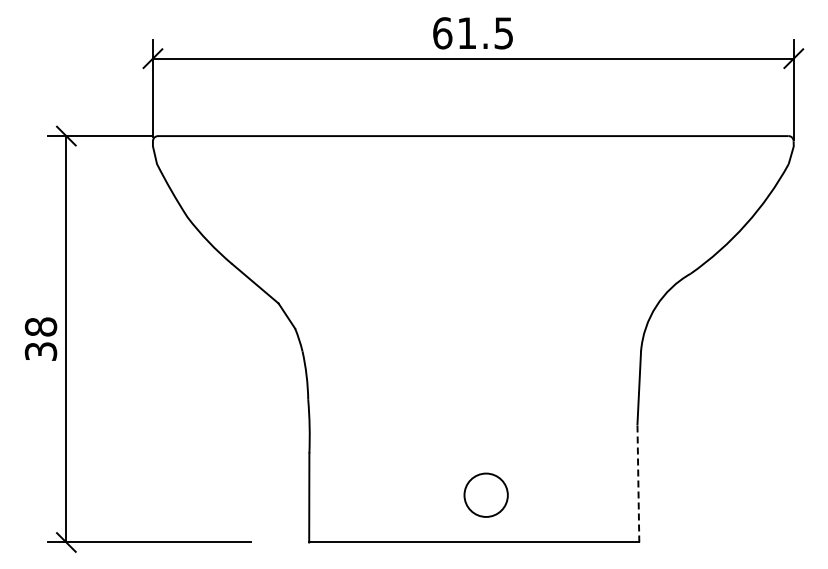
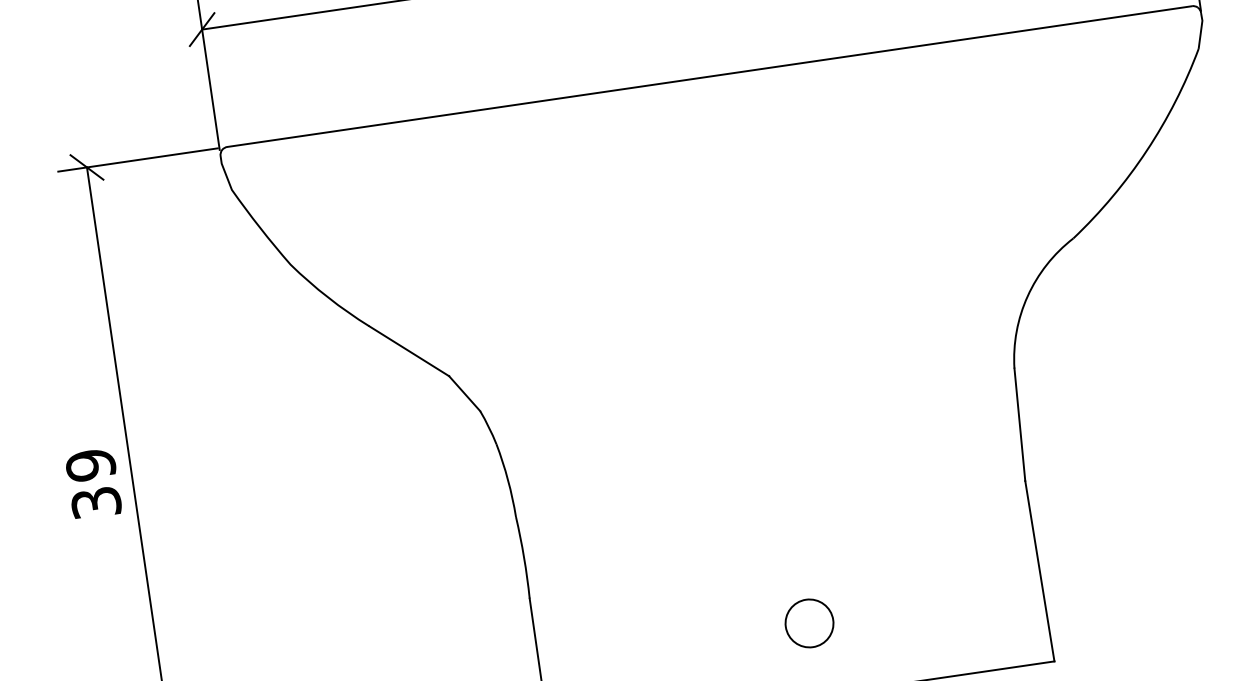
text: (41, 326) -> (91, 464), 38 -> 39
line: (638, 482) -> (1039, 569), dashed -> solid
circle: (485, 495) -> (808, 623), size x0.71

